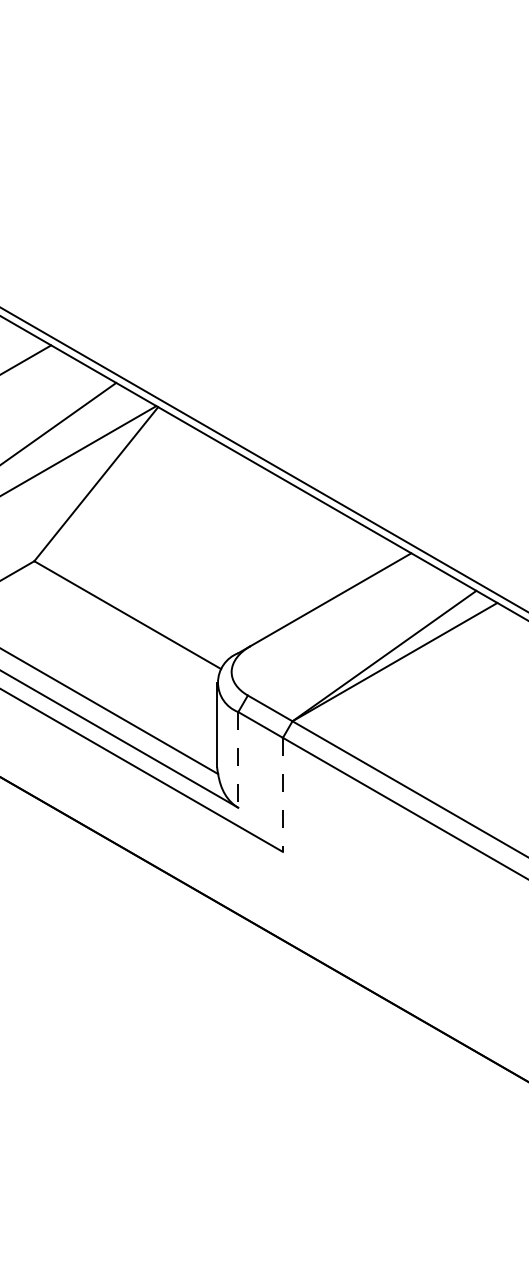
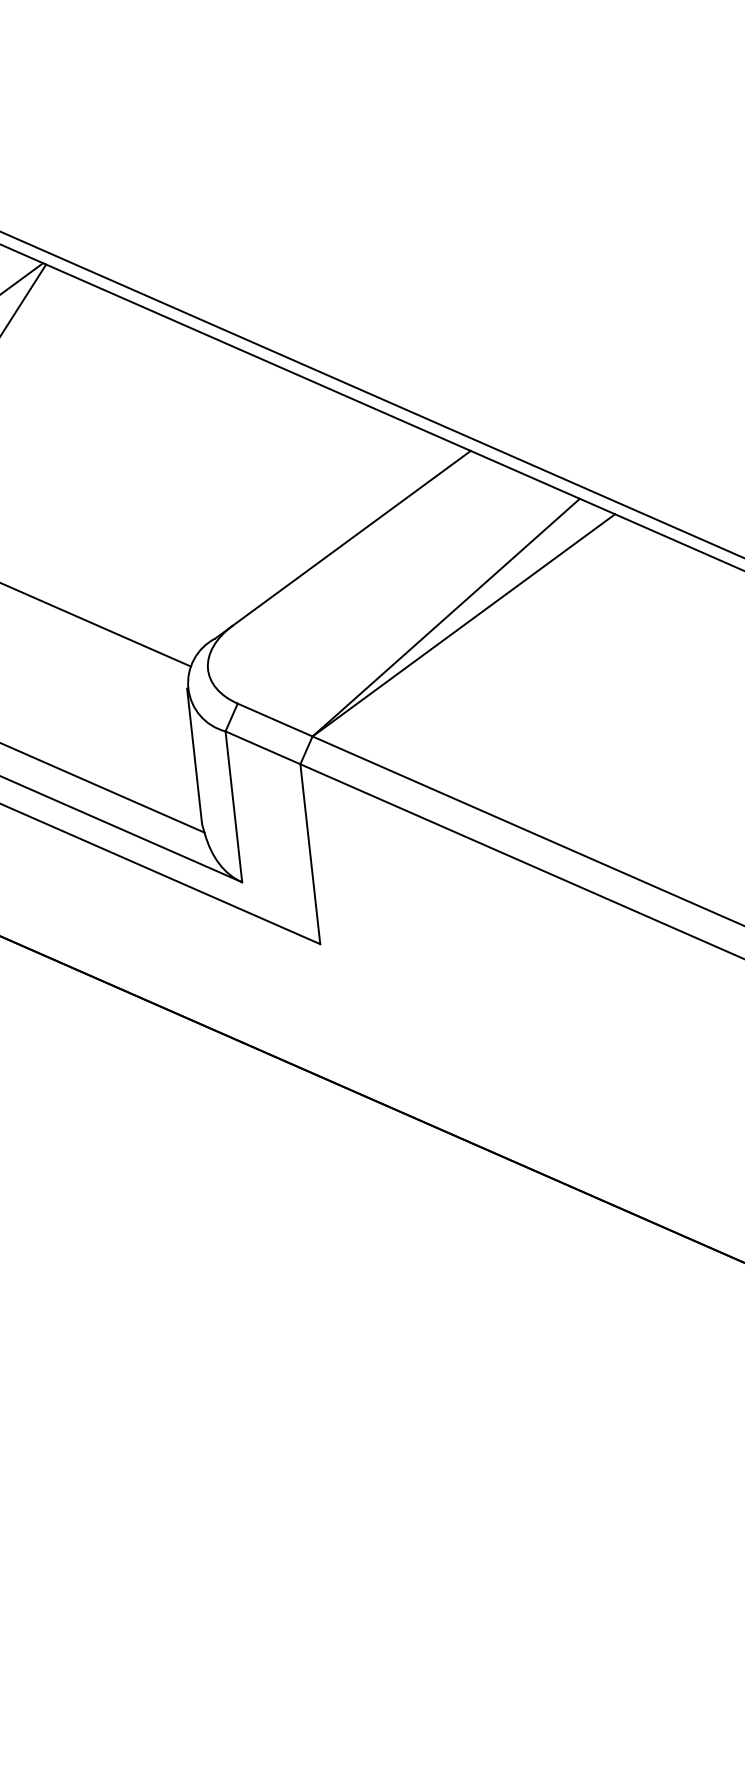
line: (238, 759) -> (234, 806), dashed -> solid
line: (282, 795) -> (309, 855), dashed -> solid

